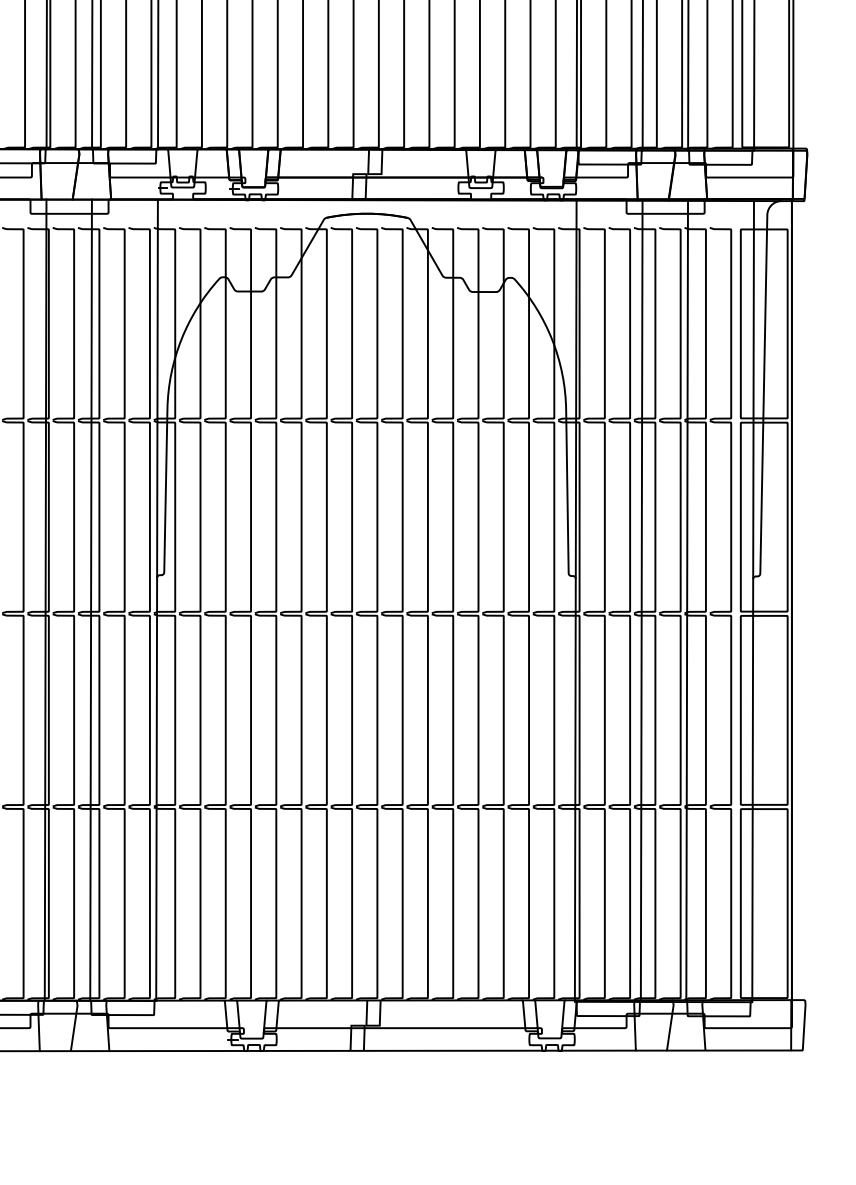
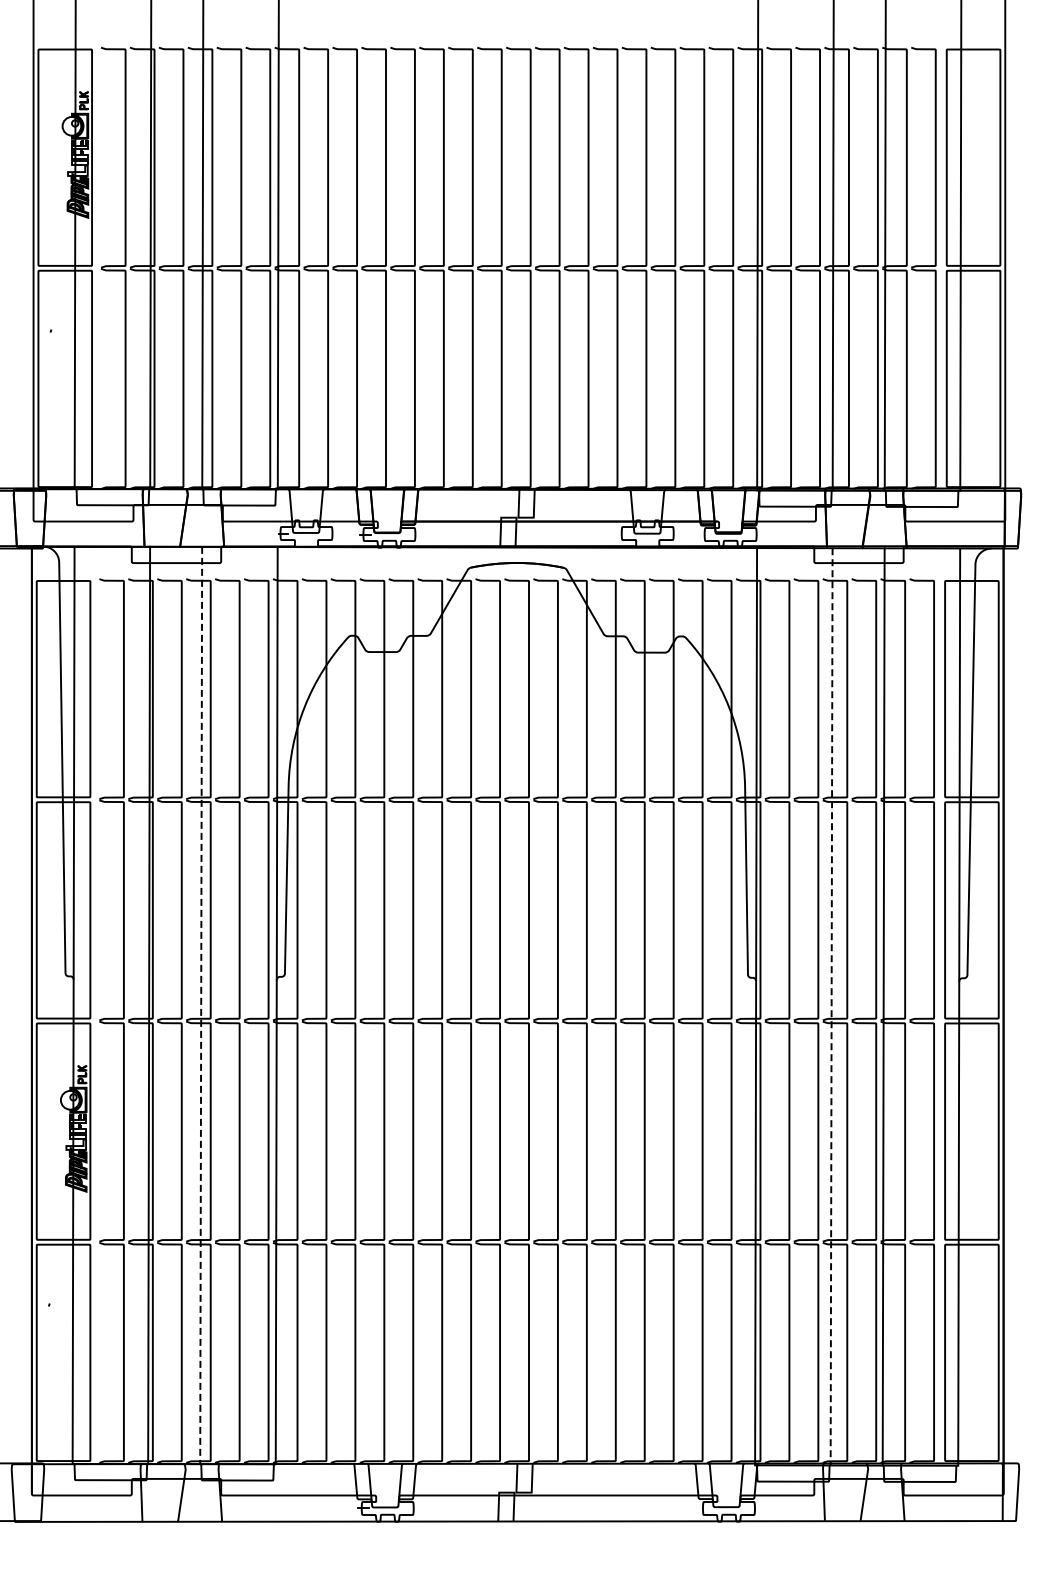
line: (91, 600) -> (201, 1005), solid -> dashed
line: (641, 601) -> (831, 1006), solid -> dashed

